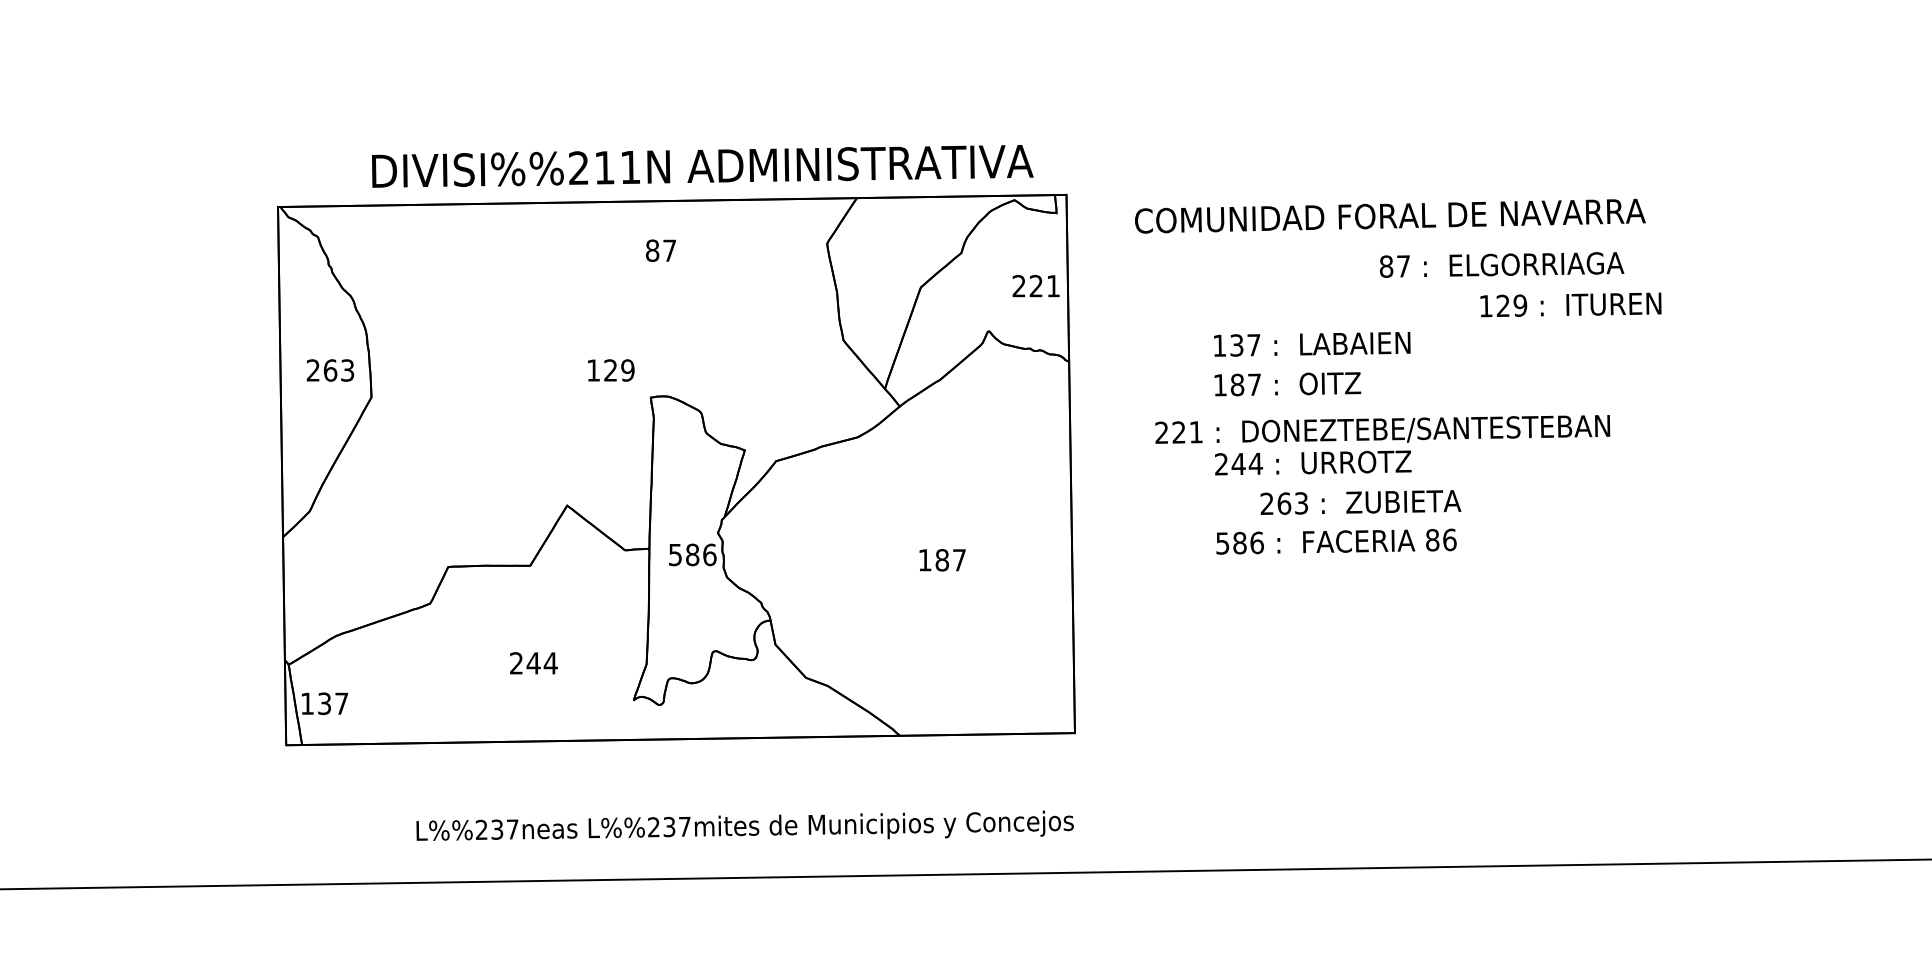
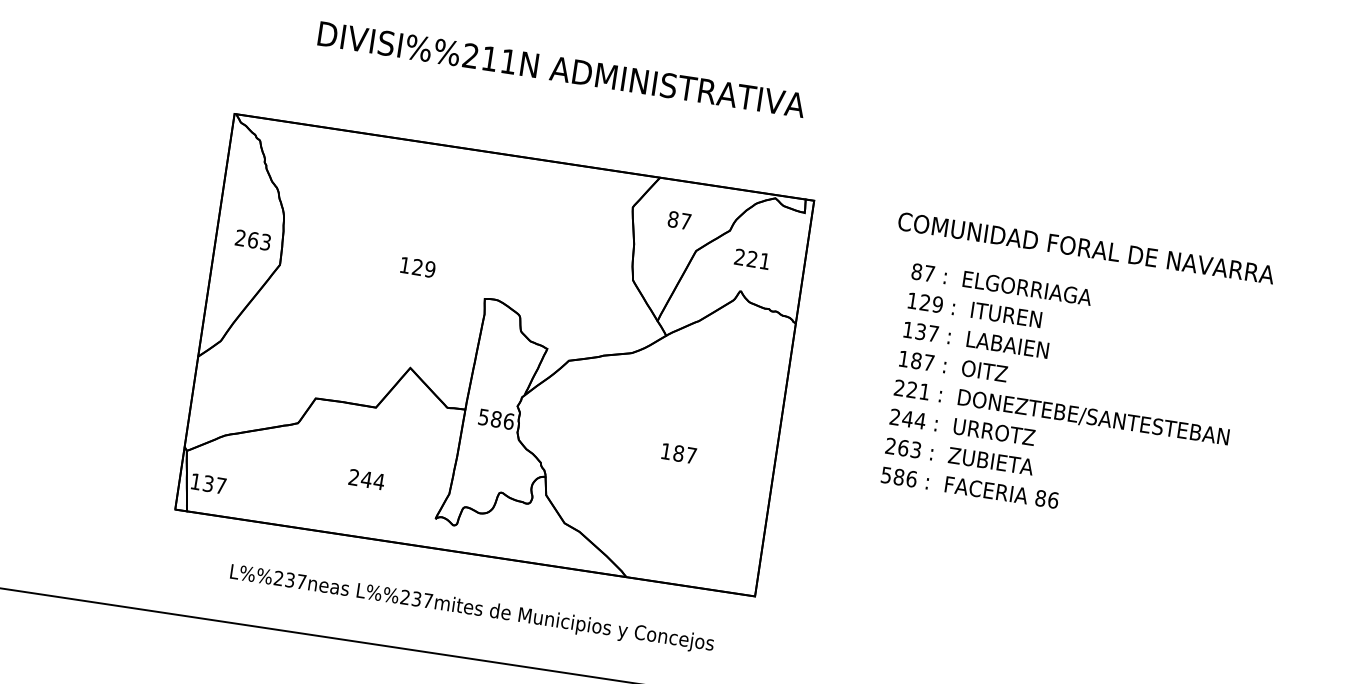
text: (702, 166) -> (561, 69), moved
text: (1390, 215) -> (1086, 247), moved
text: (660, 250) -> (679, 220), moved
text: (1502, 264) -> (1002, 284), moved
text: (1035, 286) -> (751, 259), moved
text: (1570, 304) -> (974, 309), moved
text: (611, 370) -> (418, 267), moved
text: (1382, 429) -> (1061, 412), moved
text: (1360, 502) -> (959, 456), moved
text: (744, 825) -> (471, 607), moved

